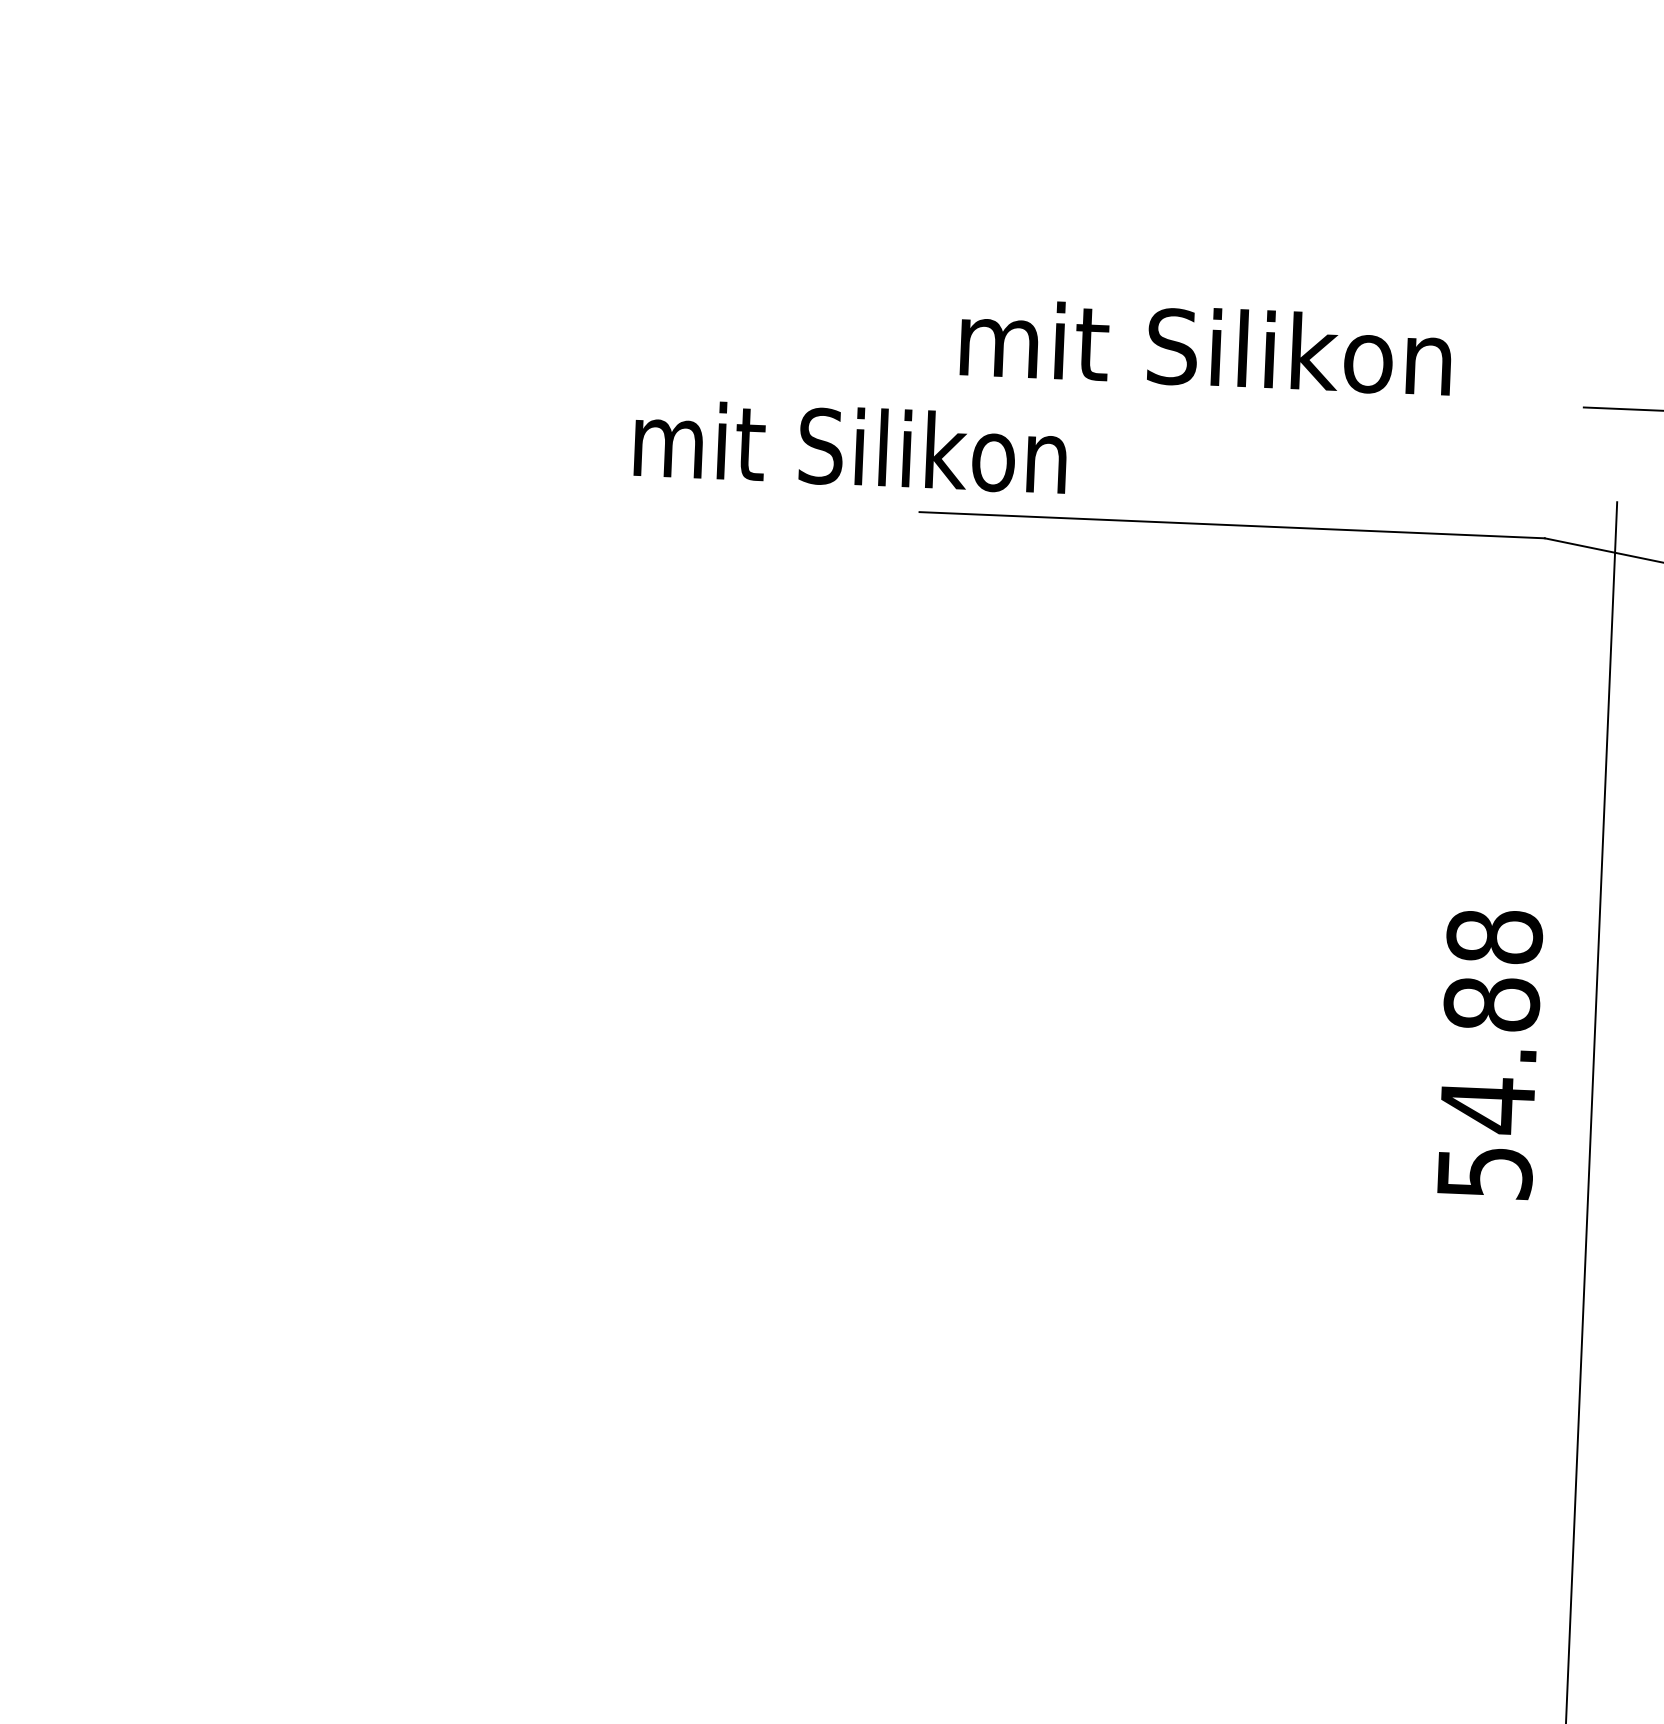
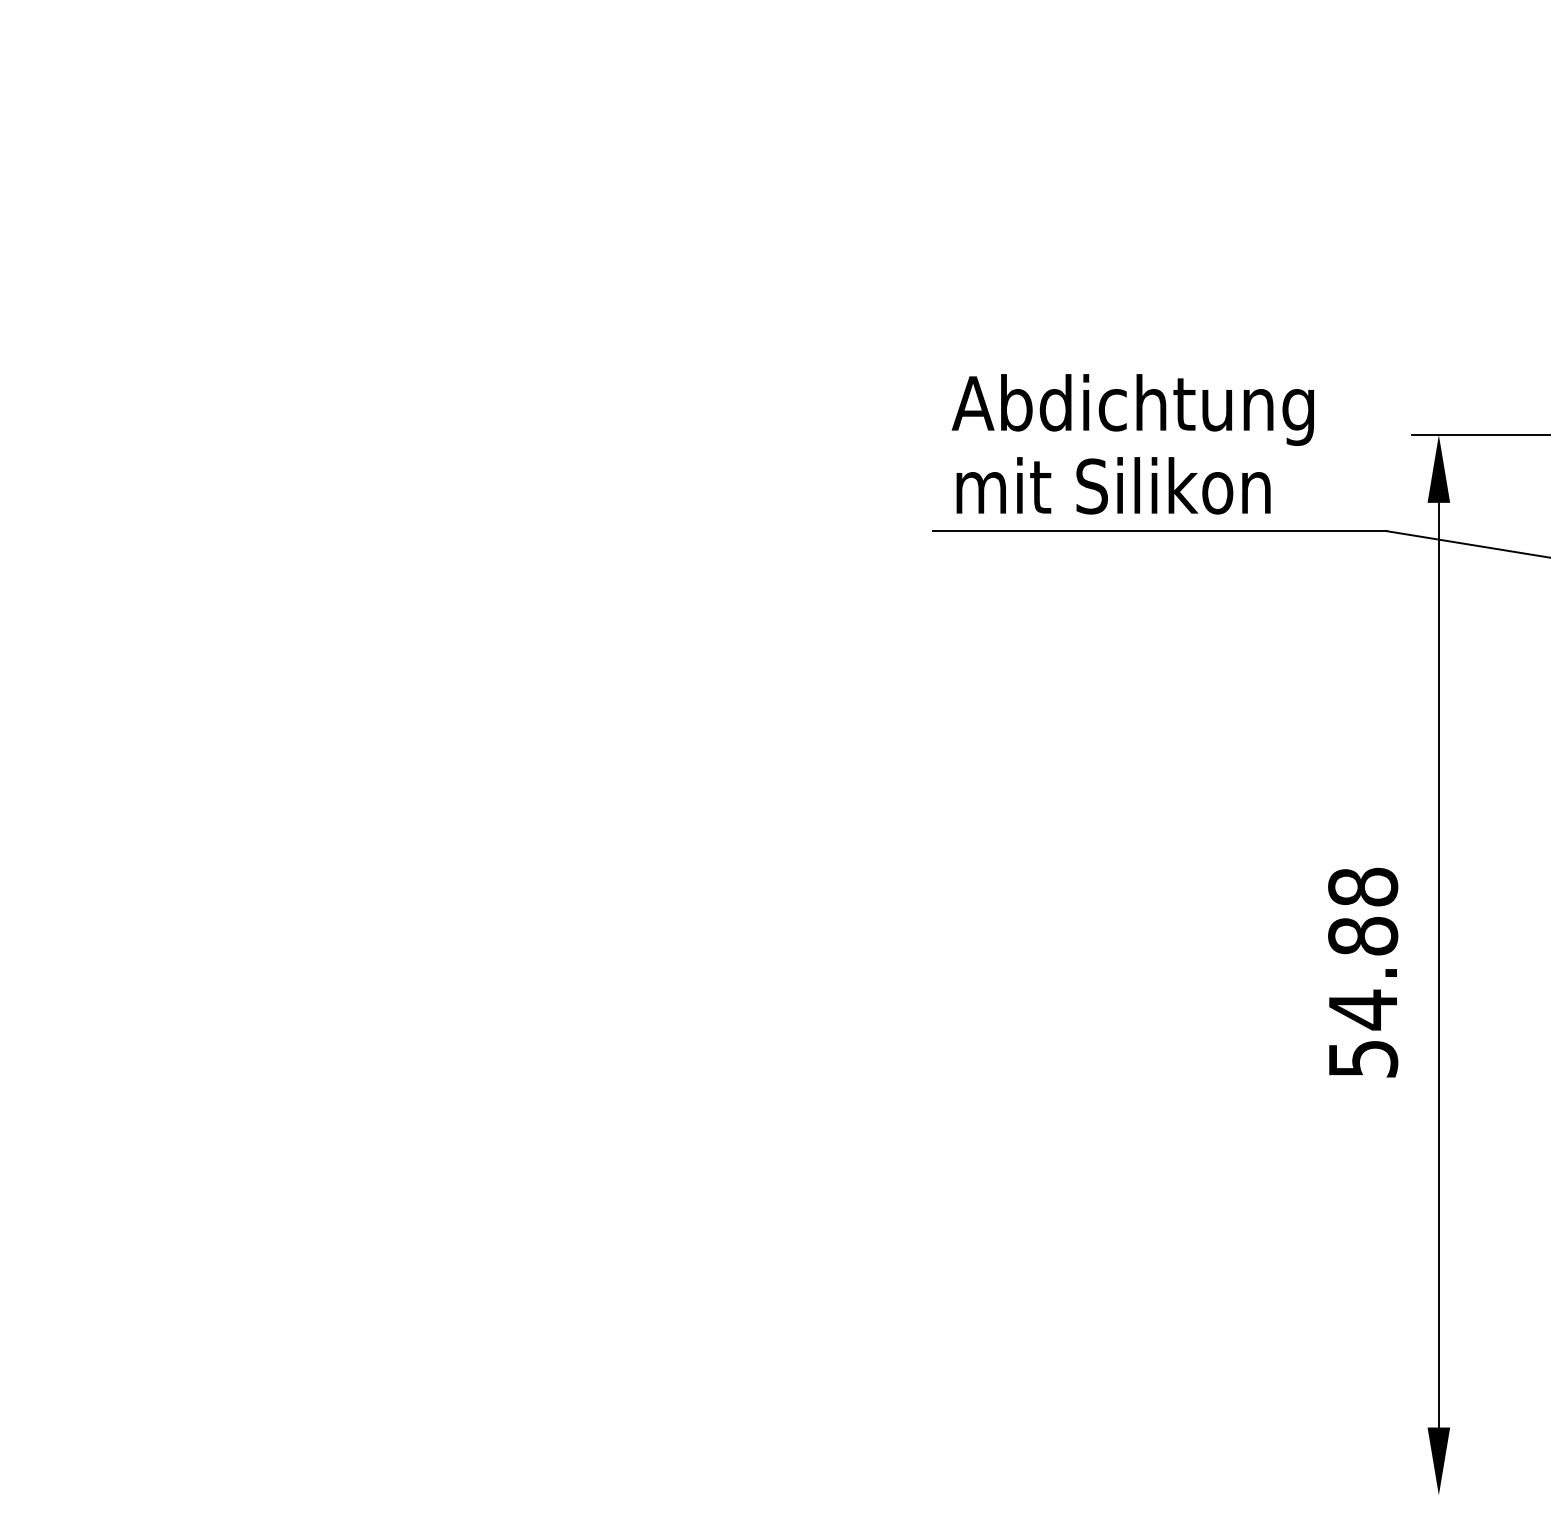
text: (1201, 356) -> (1132, 409), mit Silikon -> Abdichtung
text: (850, 446) -> (1113, 485), moved
fill: (1618, 454) -> (1438, 468), added
text: (1490, 1054) -> (1363, 972), moved

